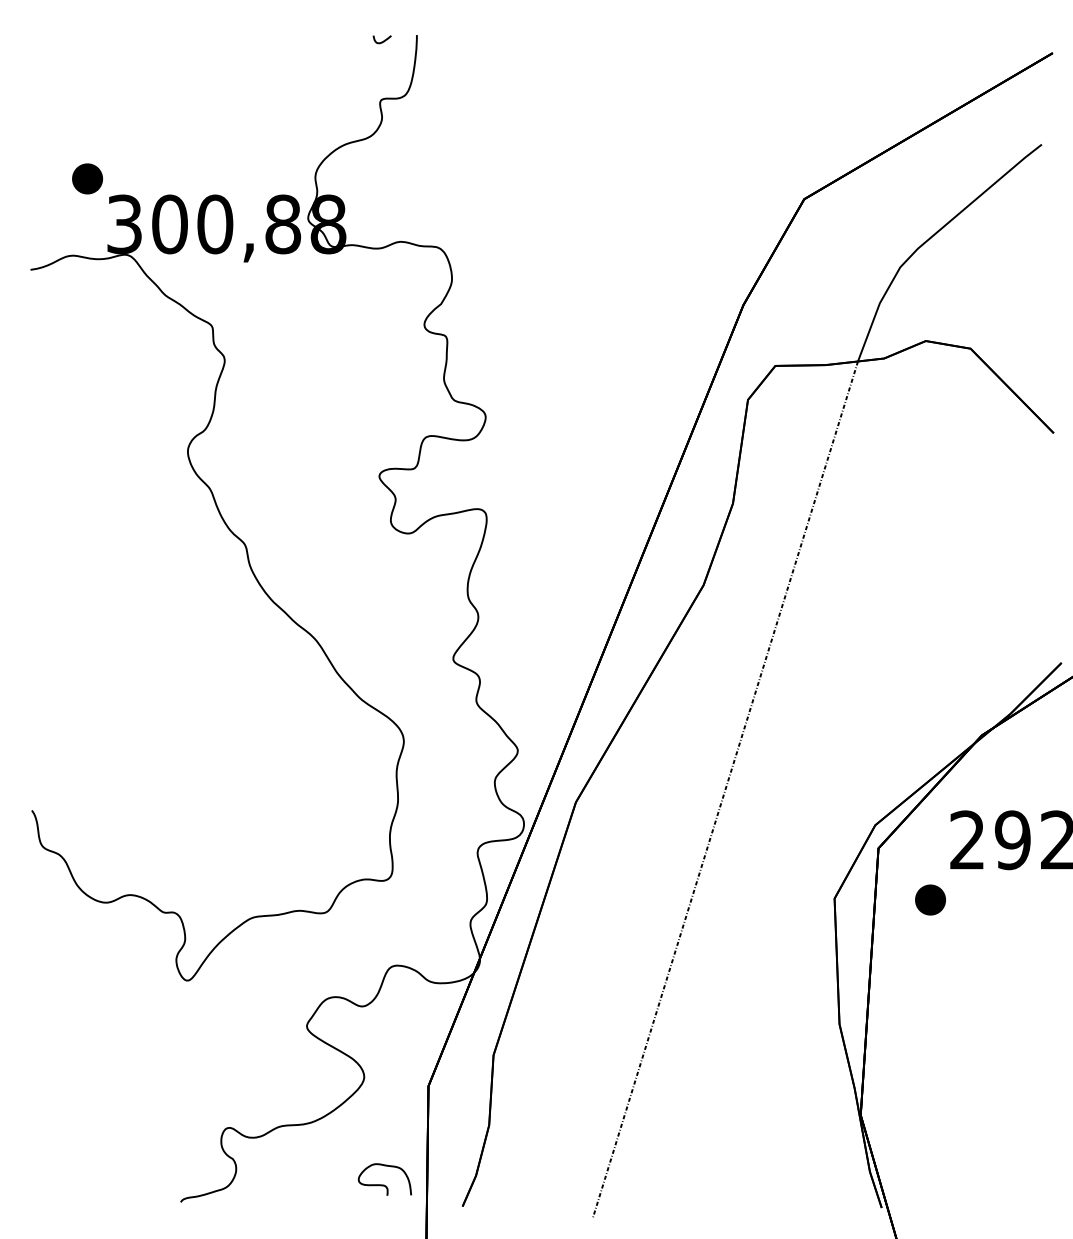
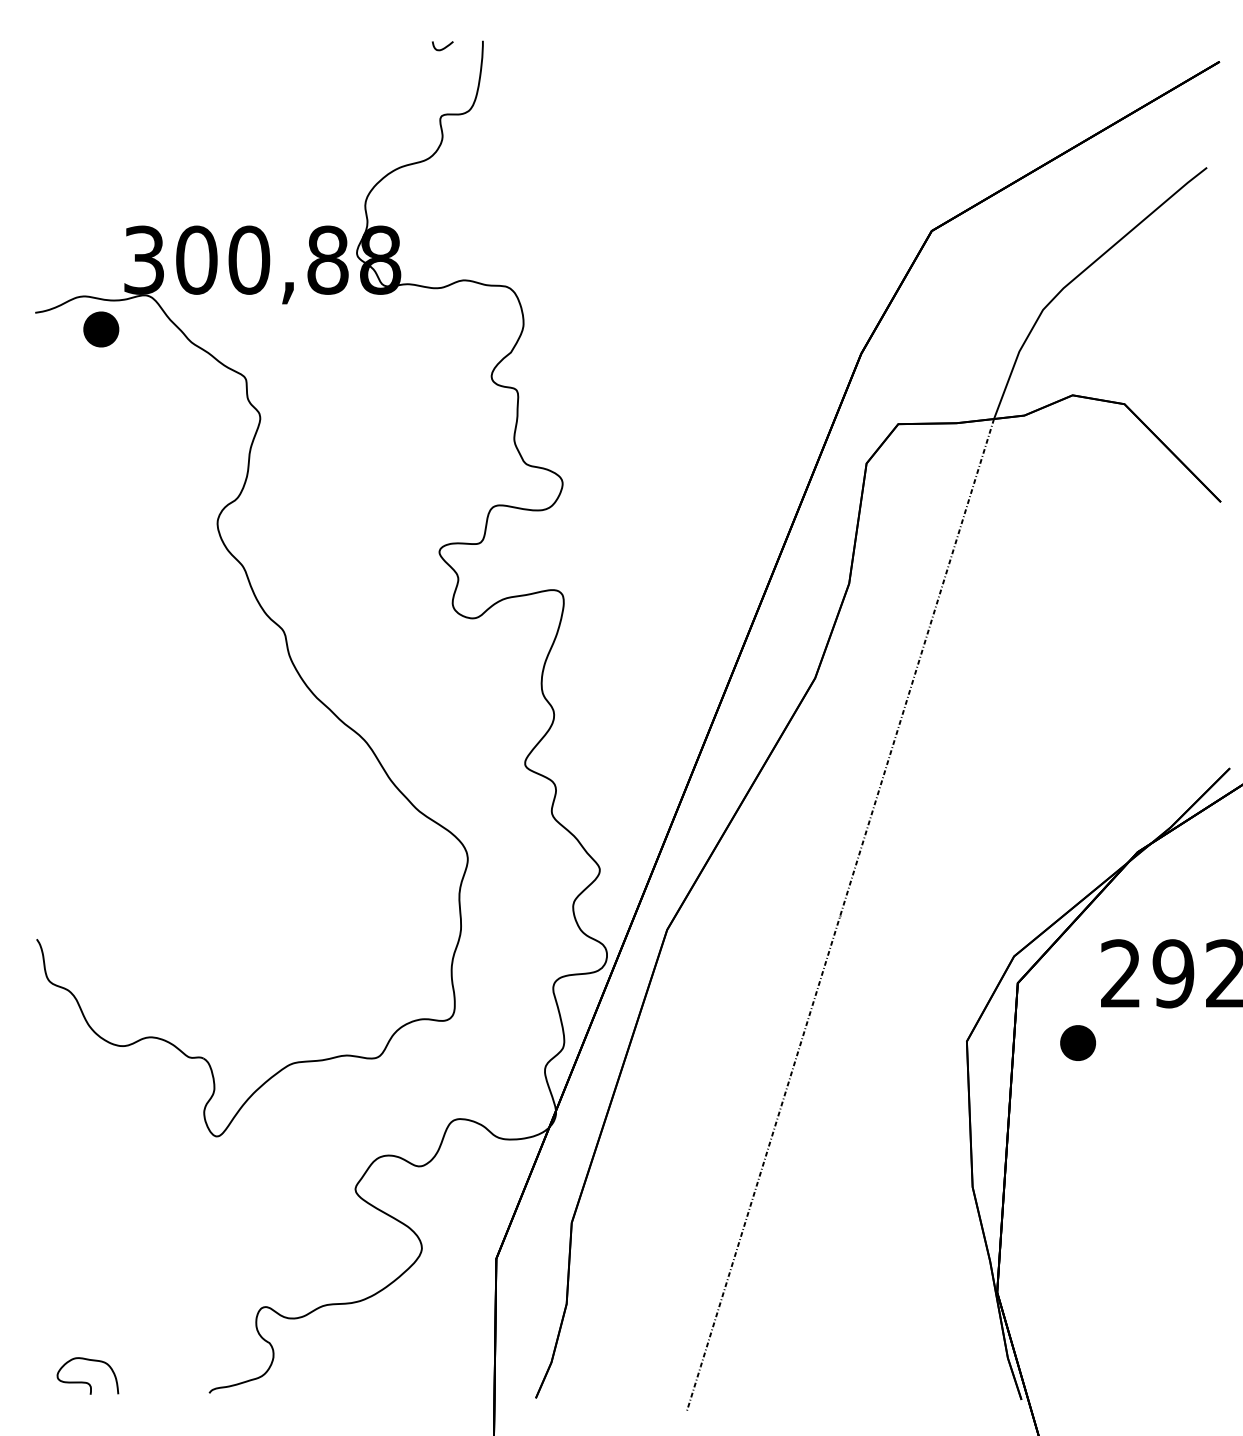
part: (87, 178) -> (101, 329), moved
curve: (382, 1184) -> (85, 1381), moved

